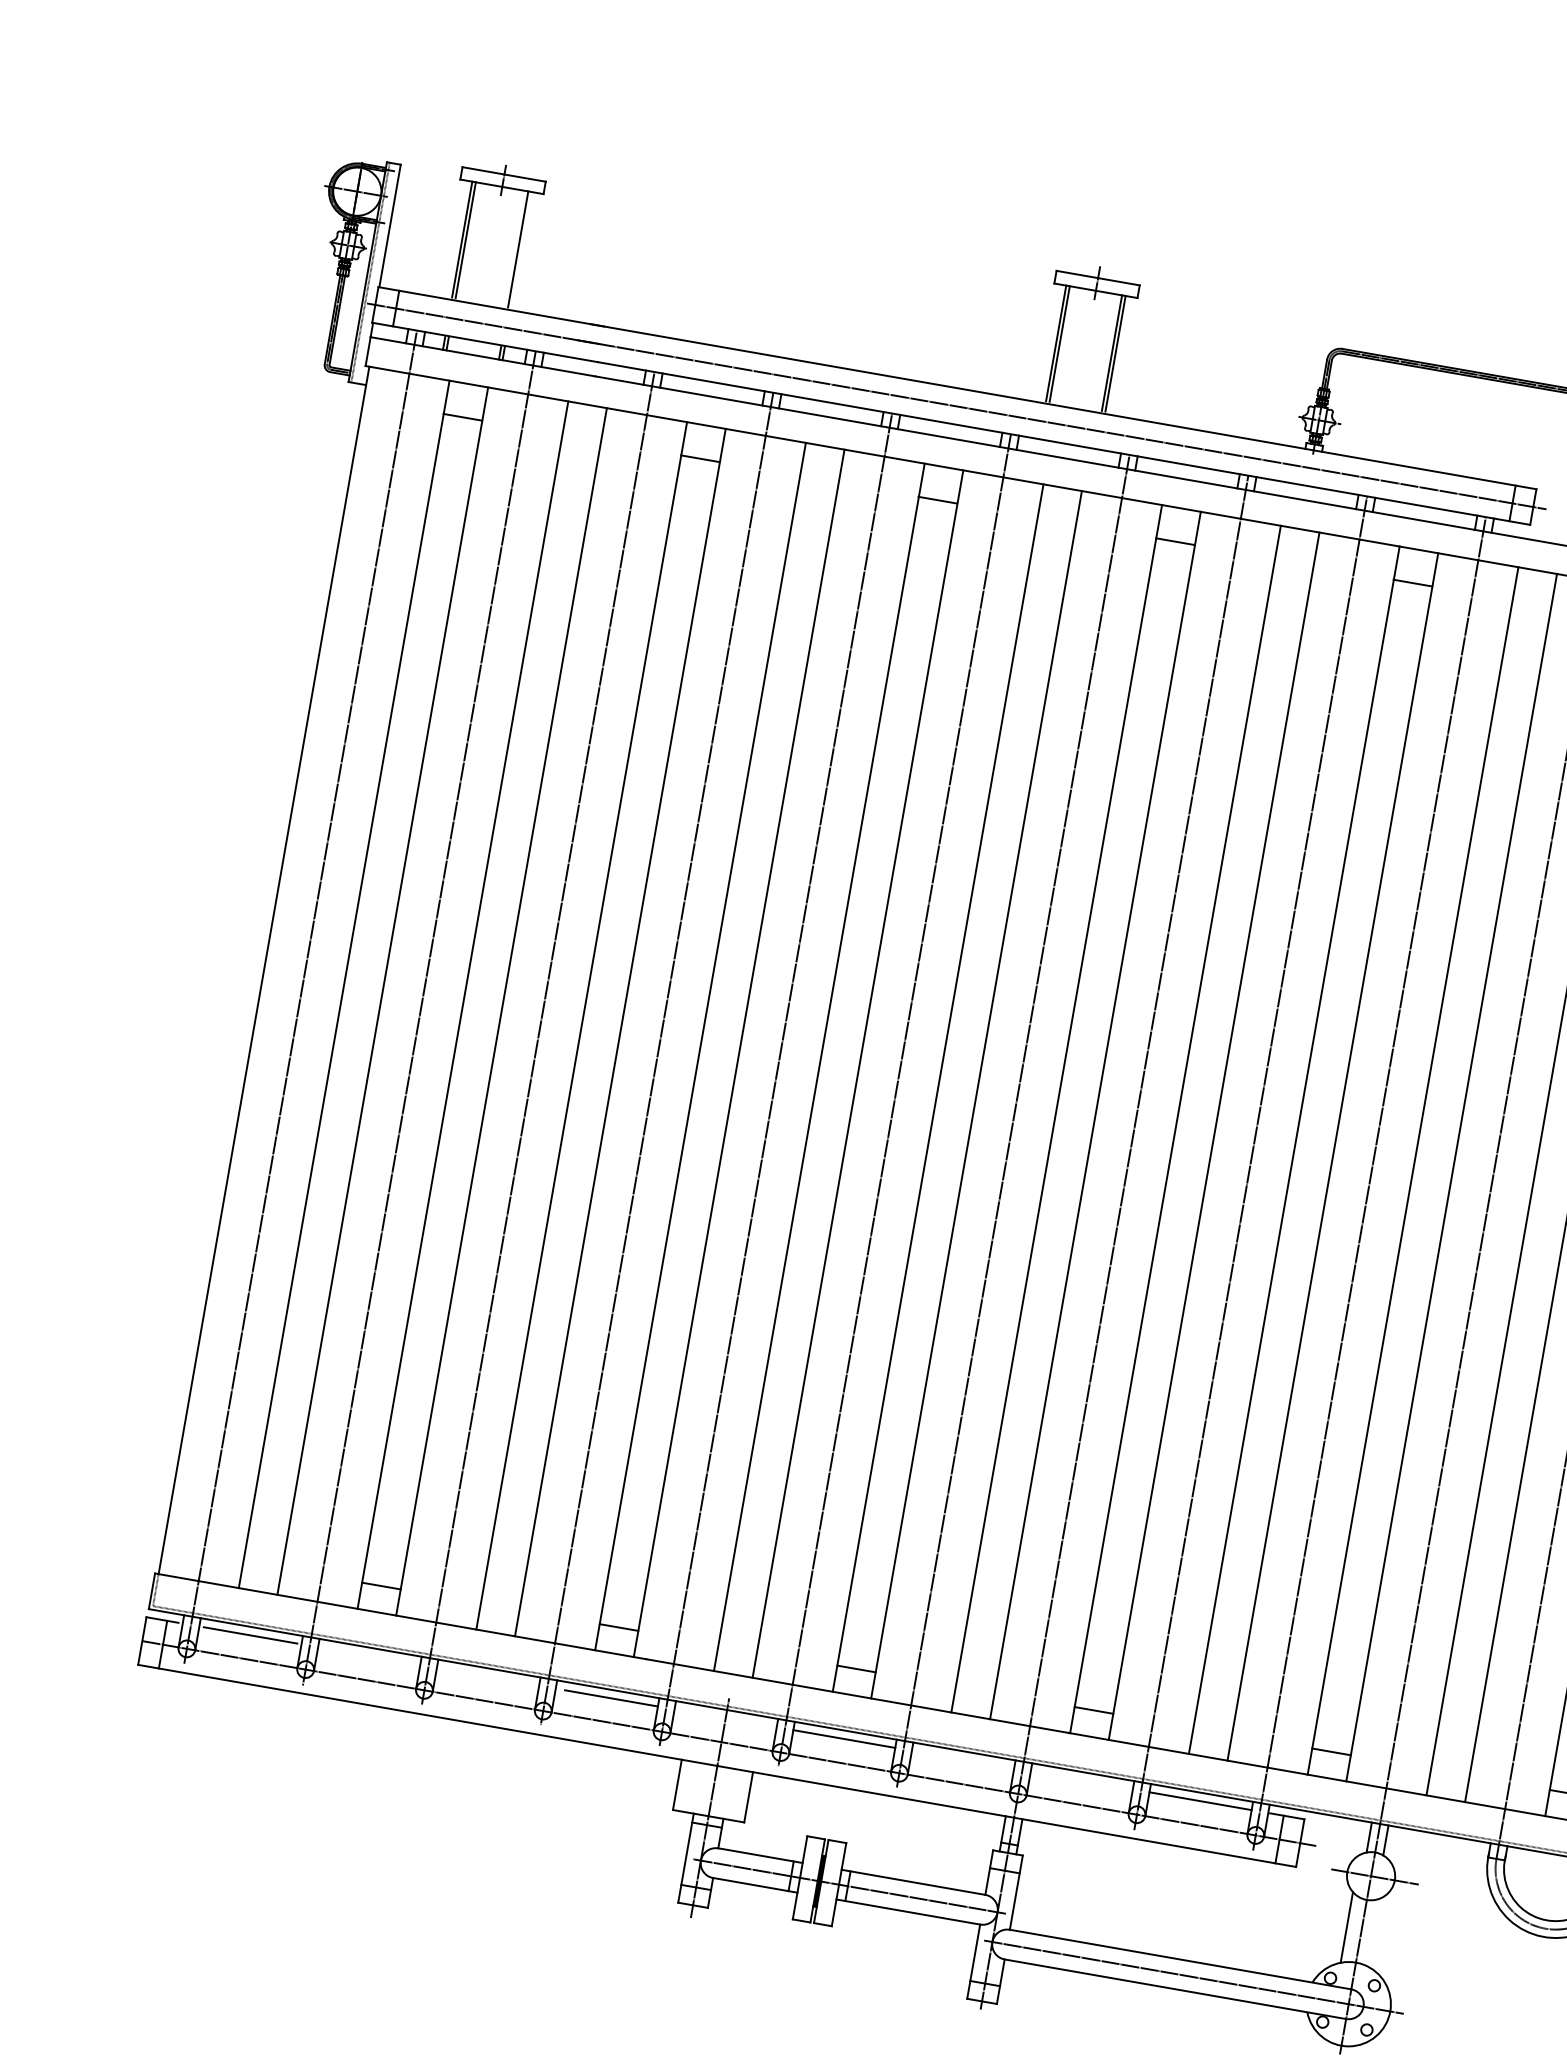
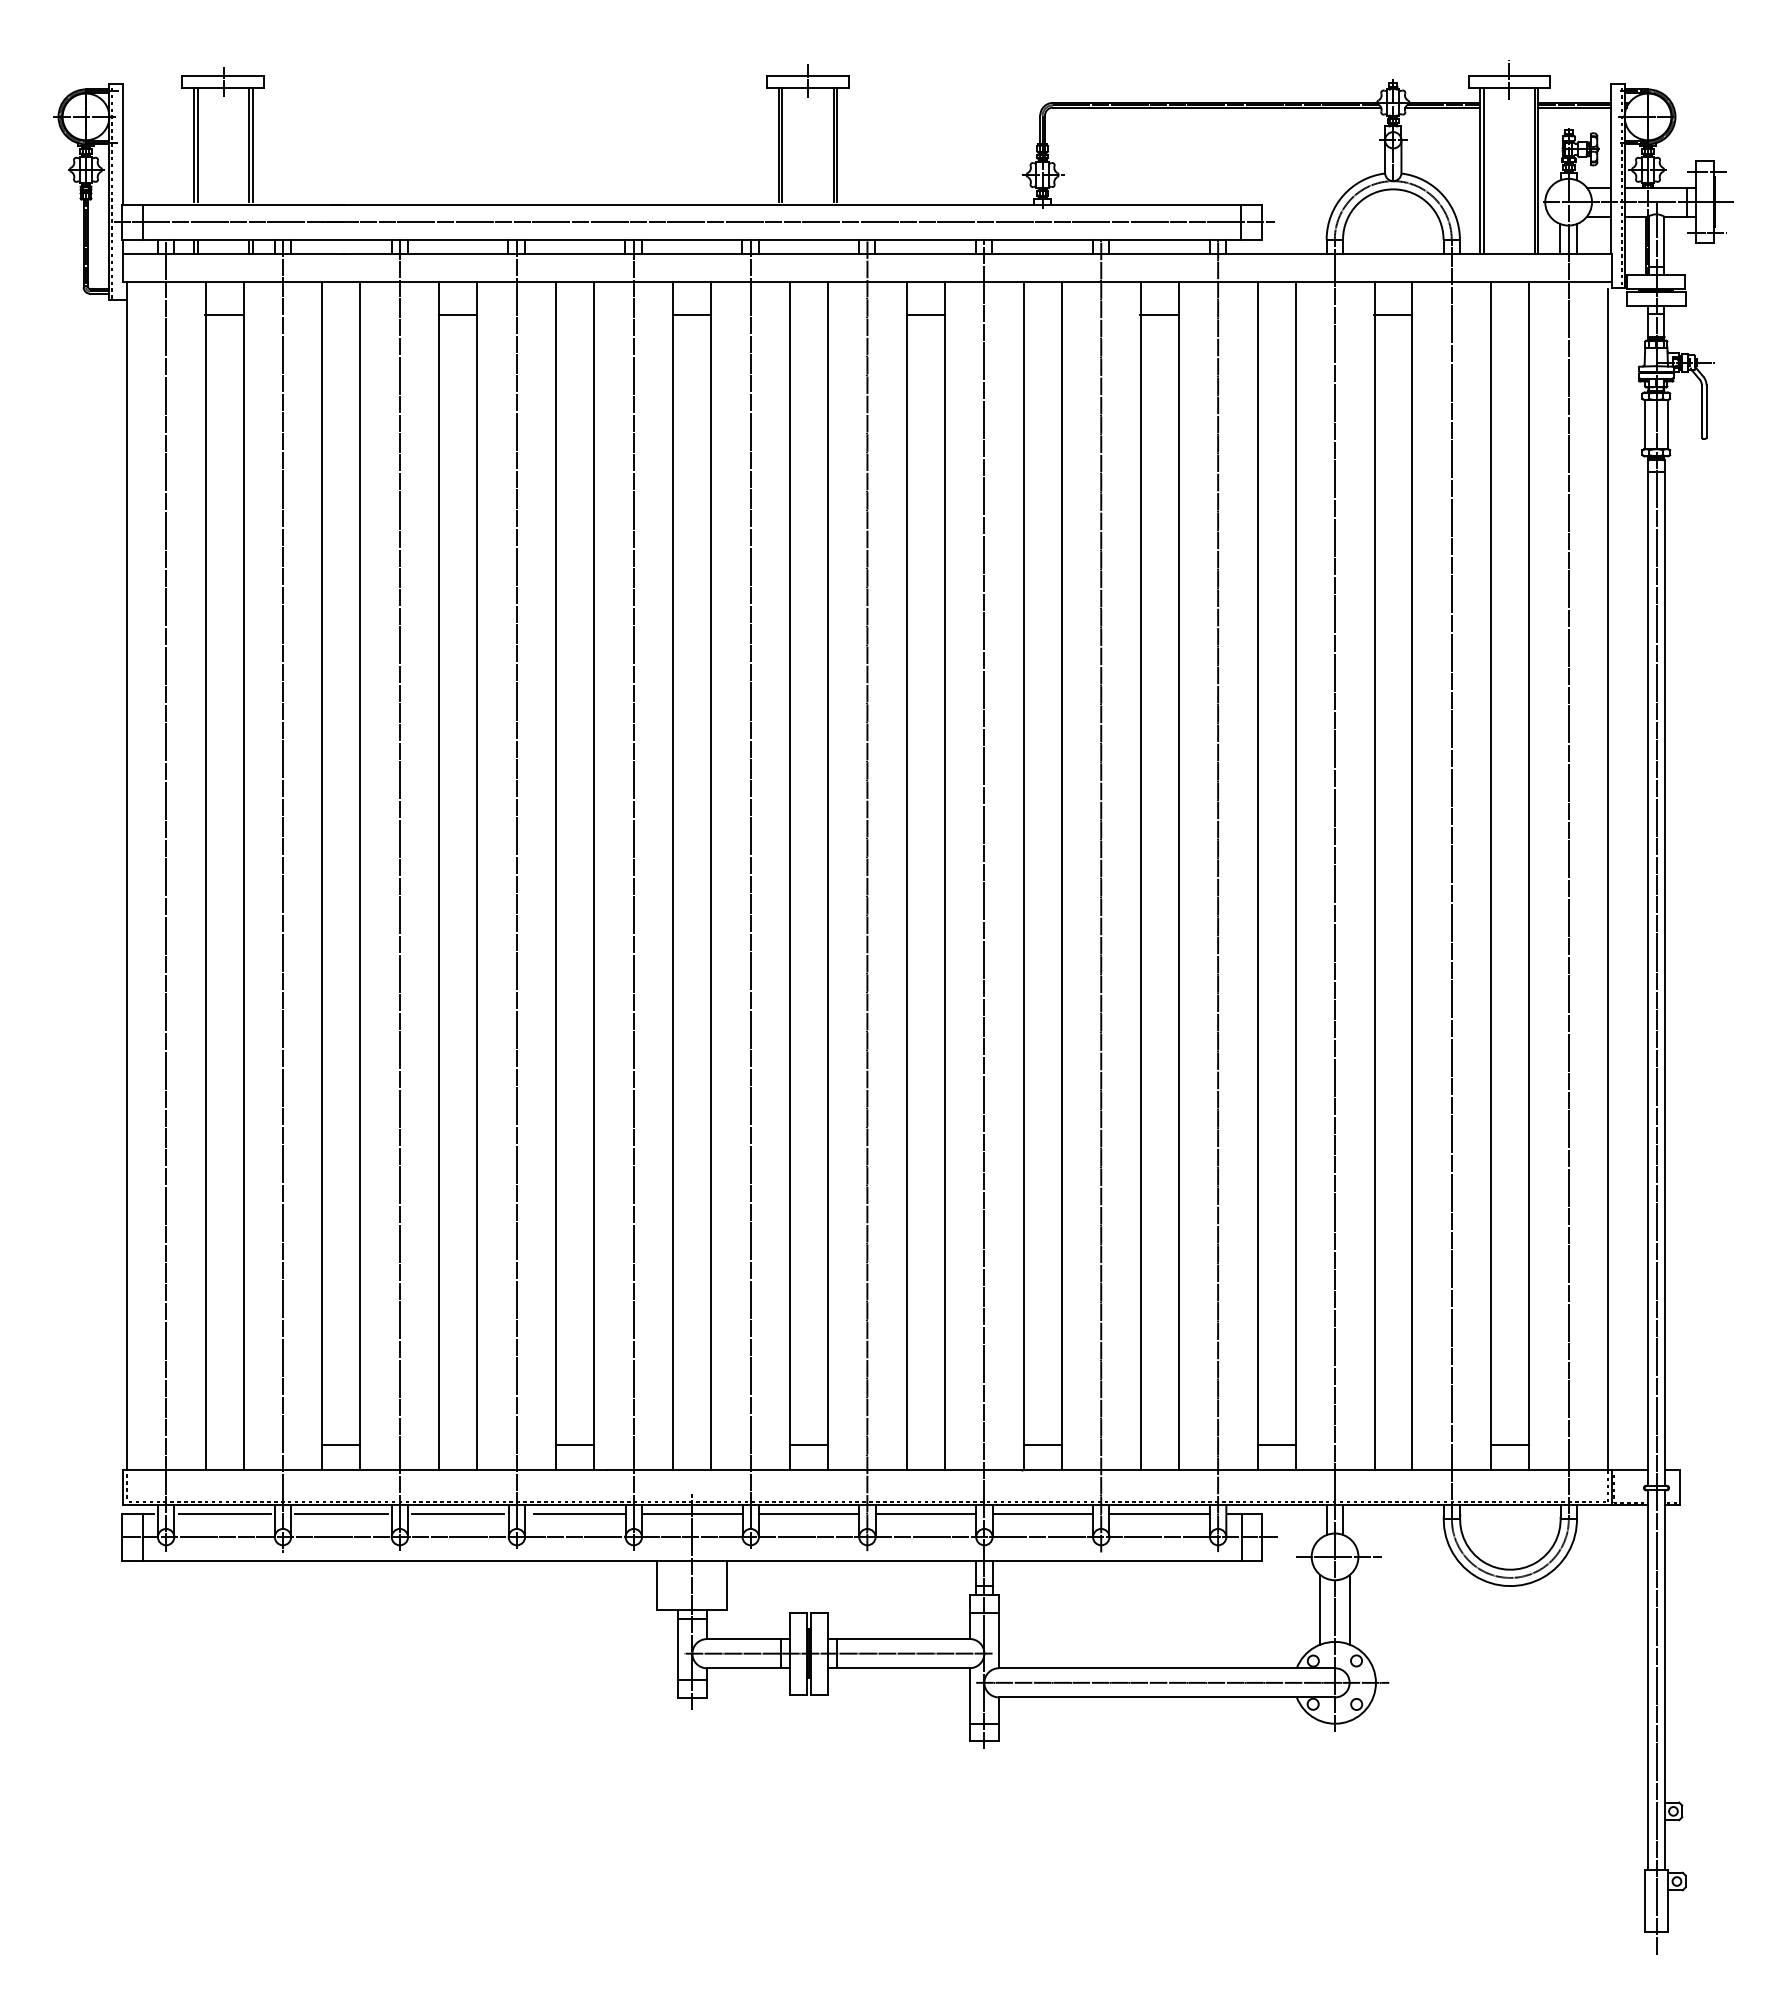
line: (521, 250) -> (252, 145), added
line: (369, 1655) -> (341, 1513), added
line: (488, 1676) -> (458, 1513), added
line: (725, 1718) -> (692, 1513), added
line: (962, 1759) -> (925, 1513), added
line: (1081, 1780) -> (1042, 1513), added
line: (1376, 1932) -> (1349, 1609), added

